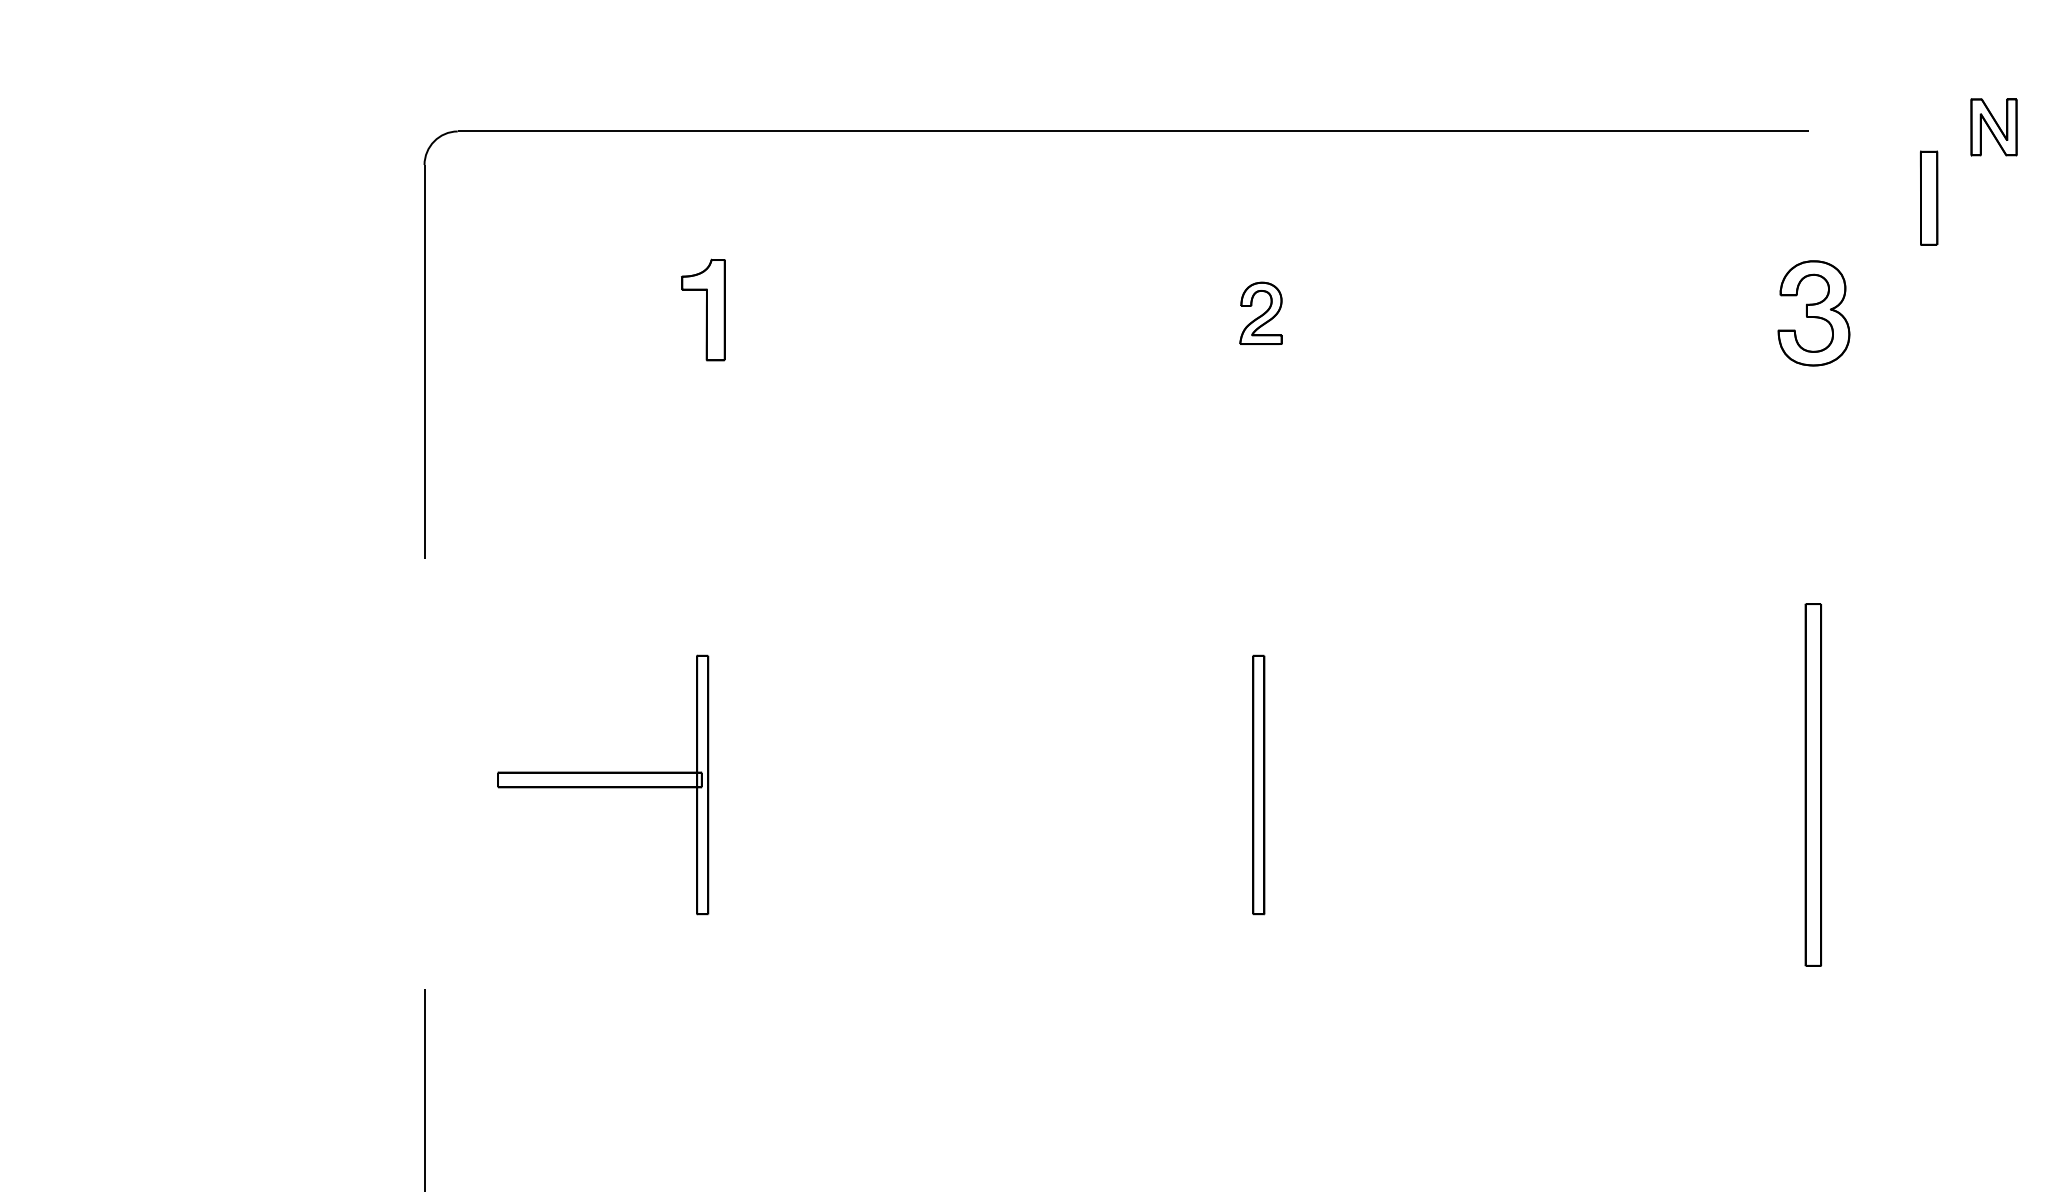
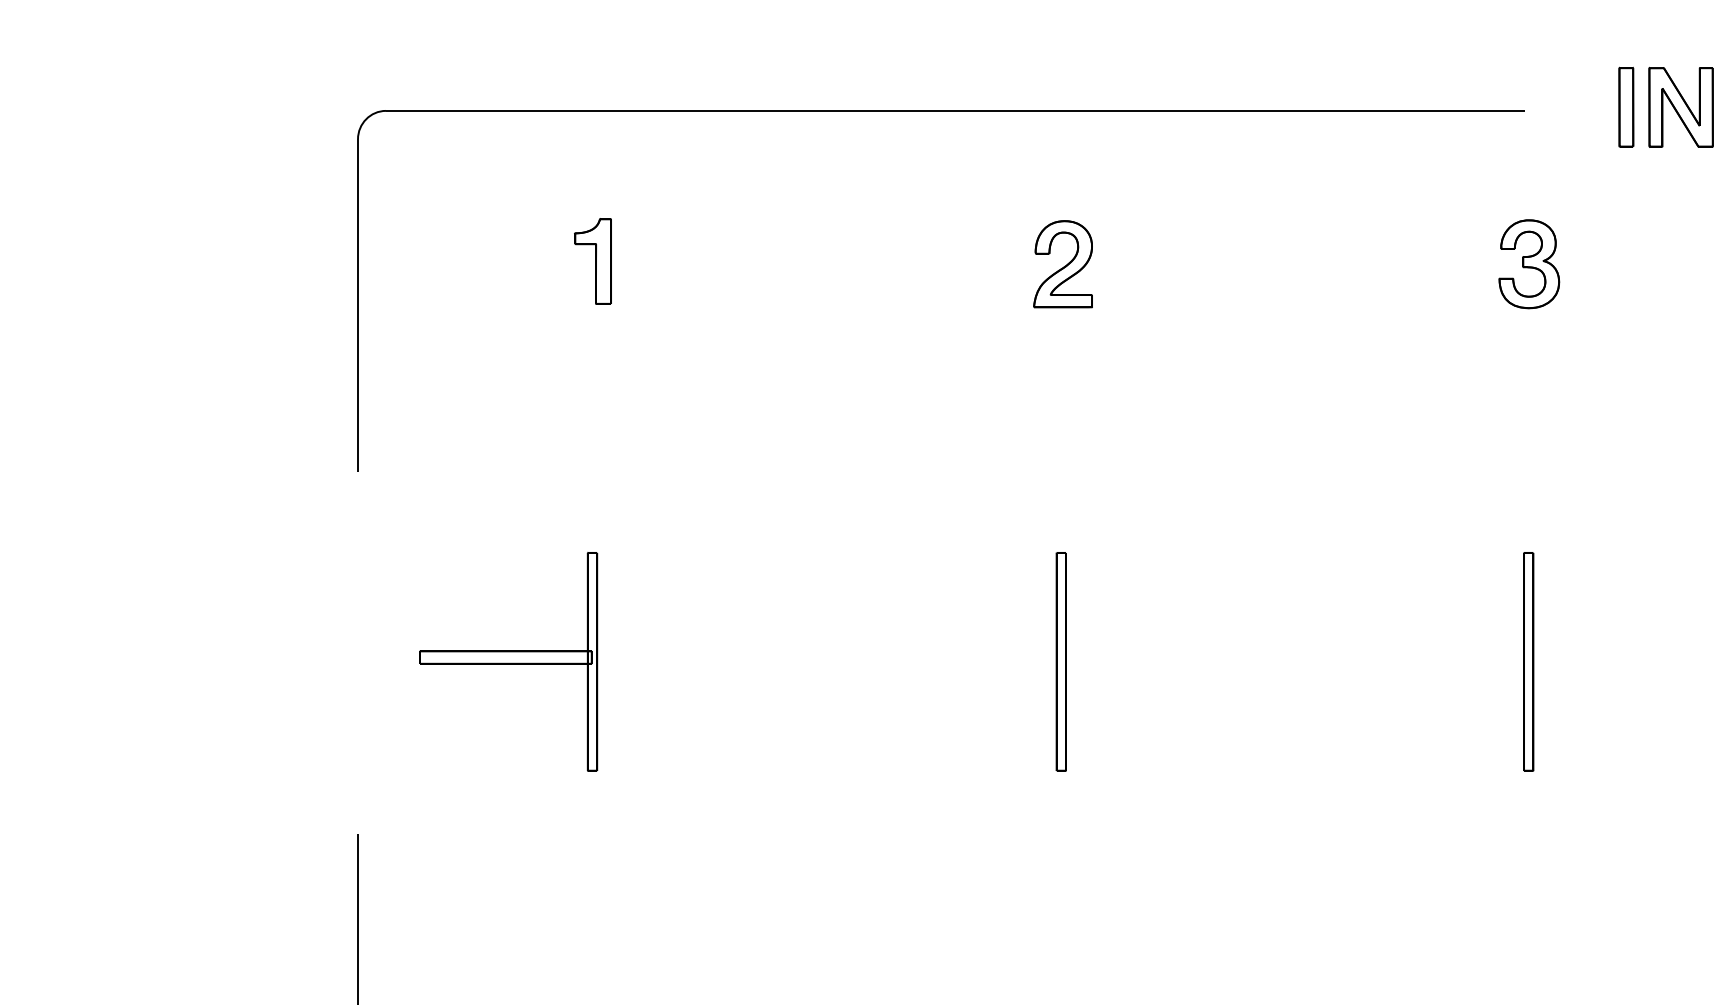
part: (1993, 127) -> (1680, 107), size x1.67
part: (1929, 197) -> (1626, 106), moved
part: (1260, 313) -> (1062, 264), size x1.67
part: (1812, 784) -> (1528, 661), size x0.71

